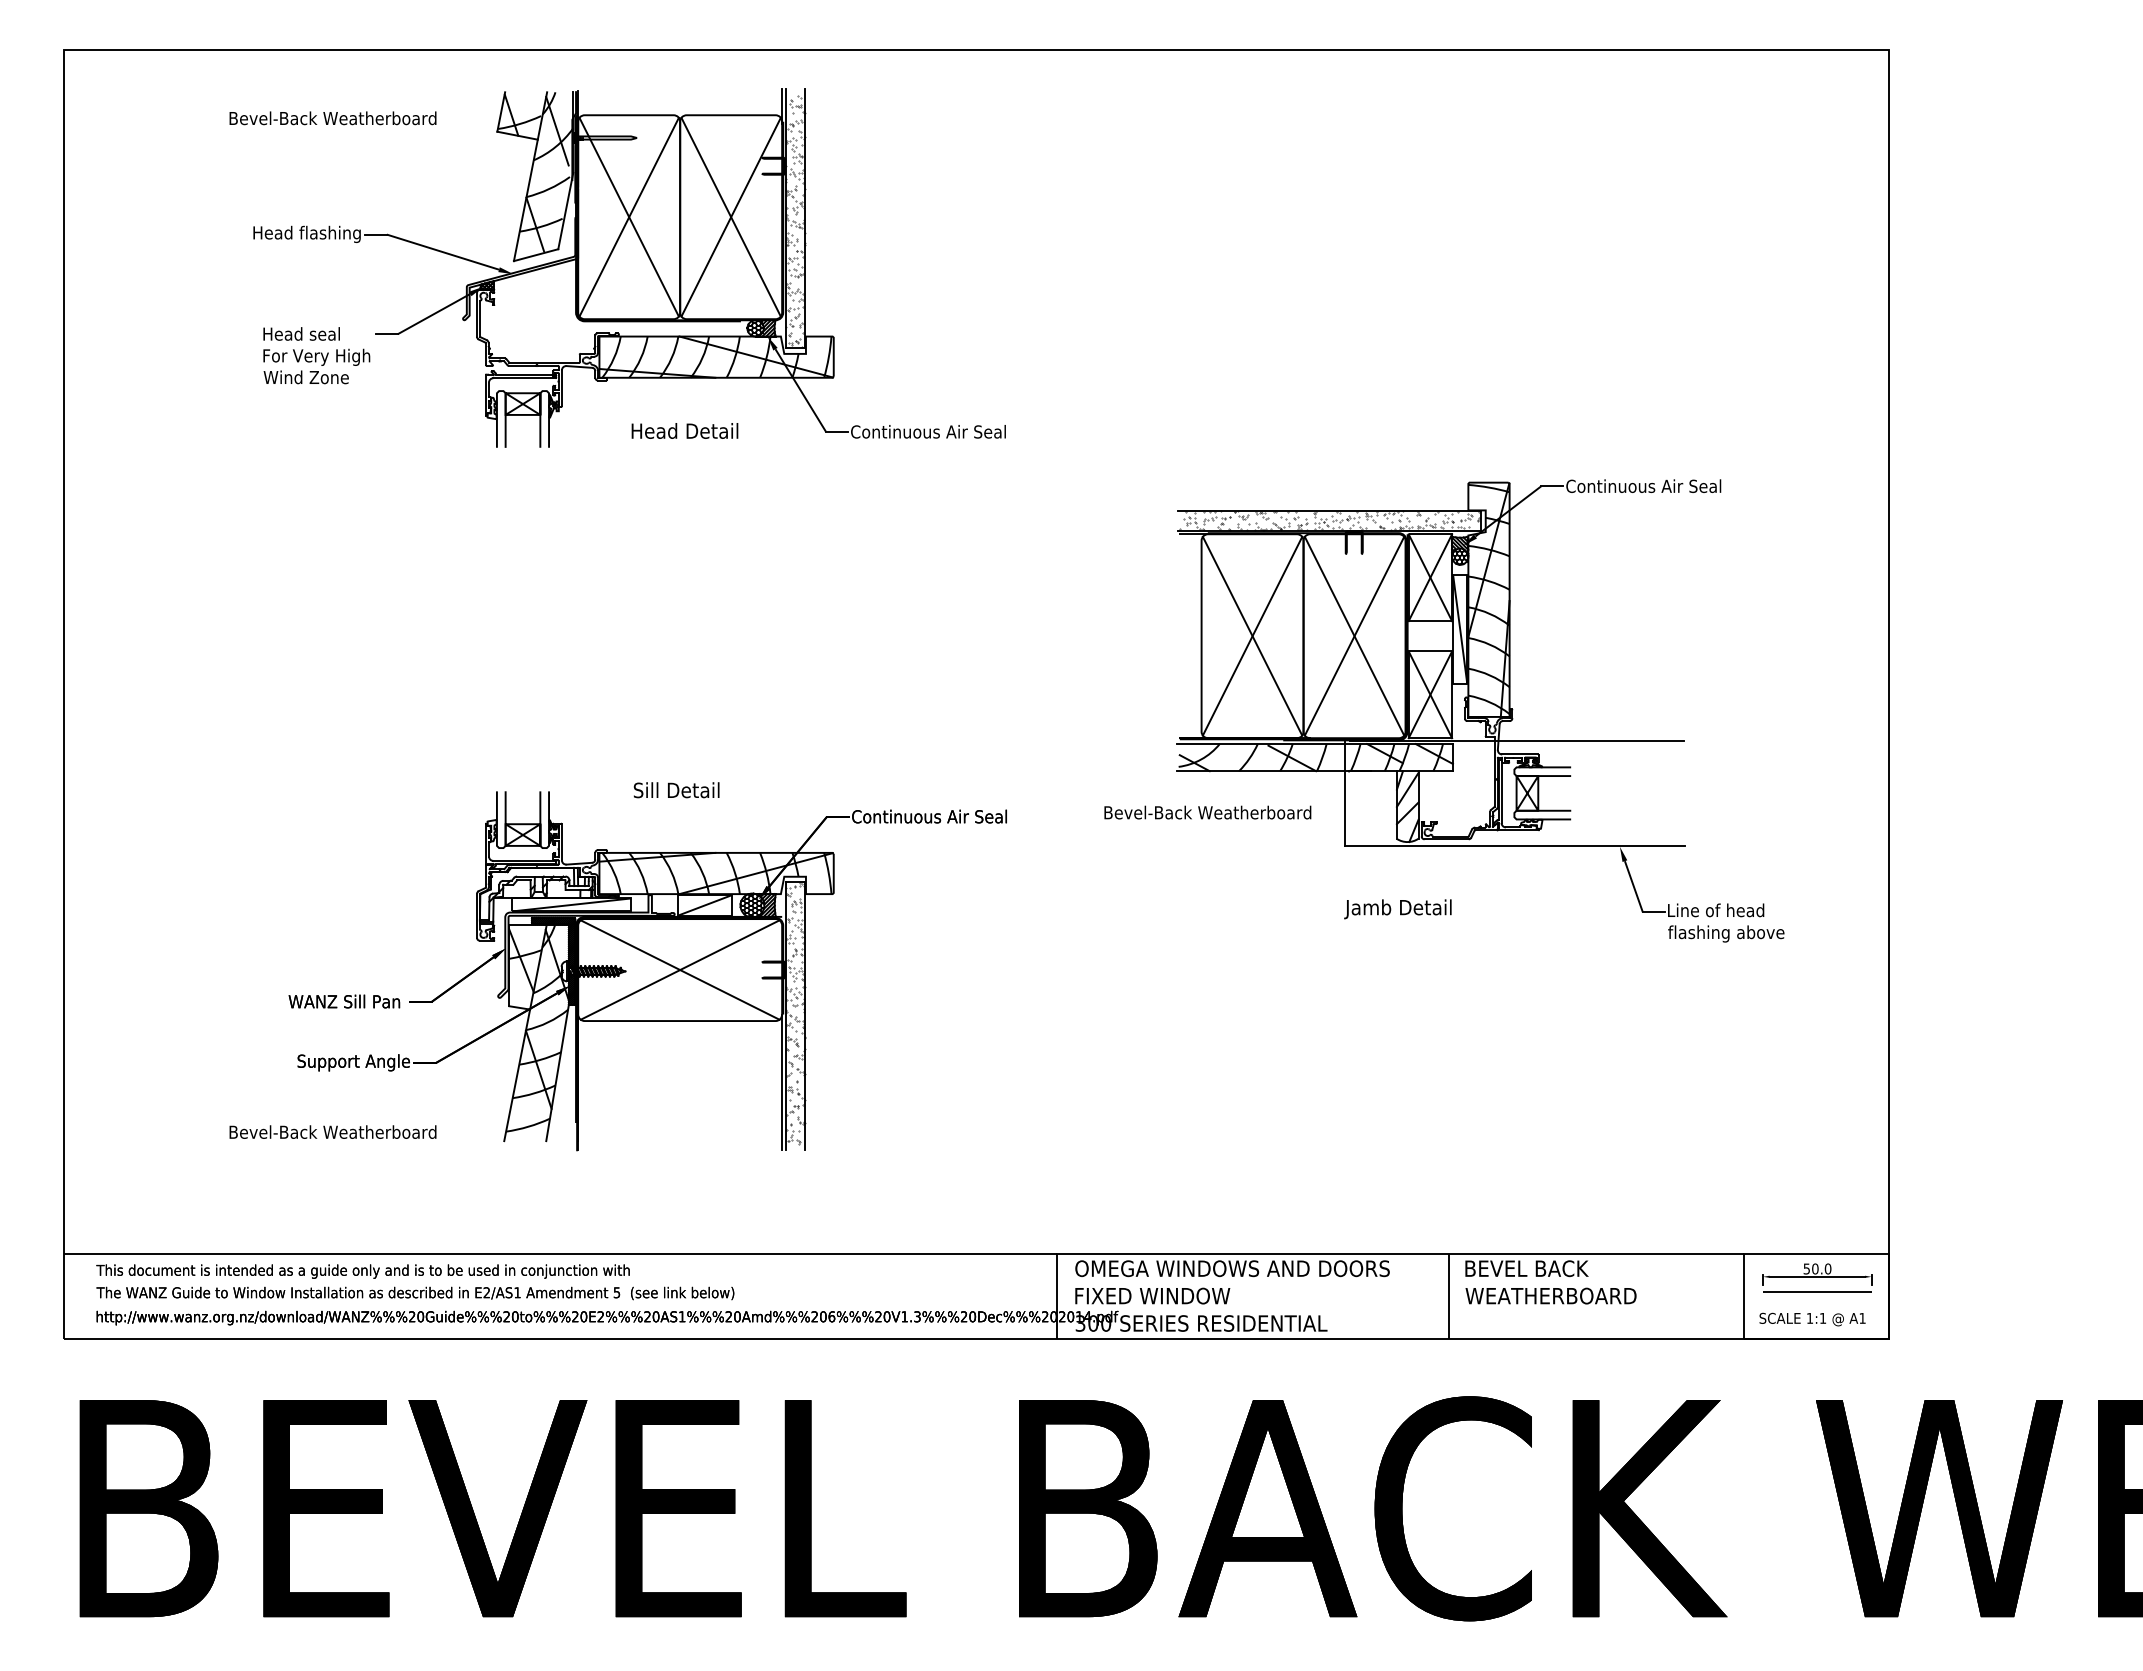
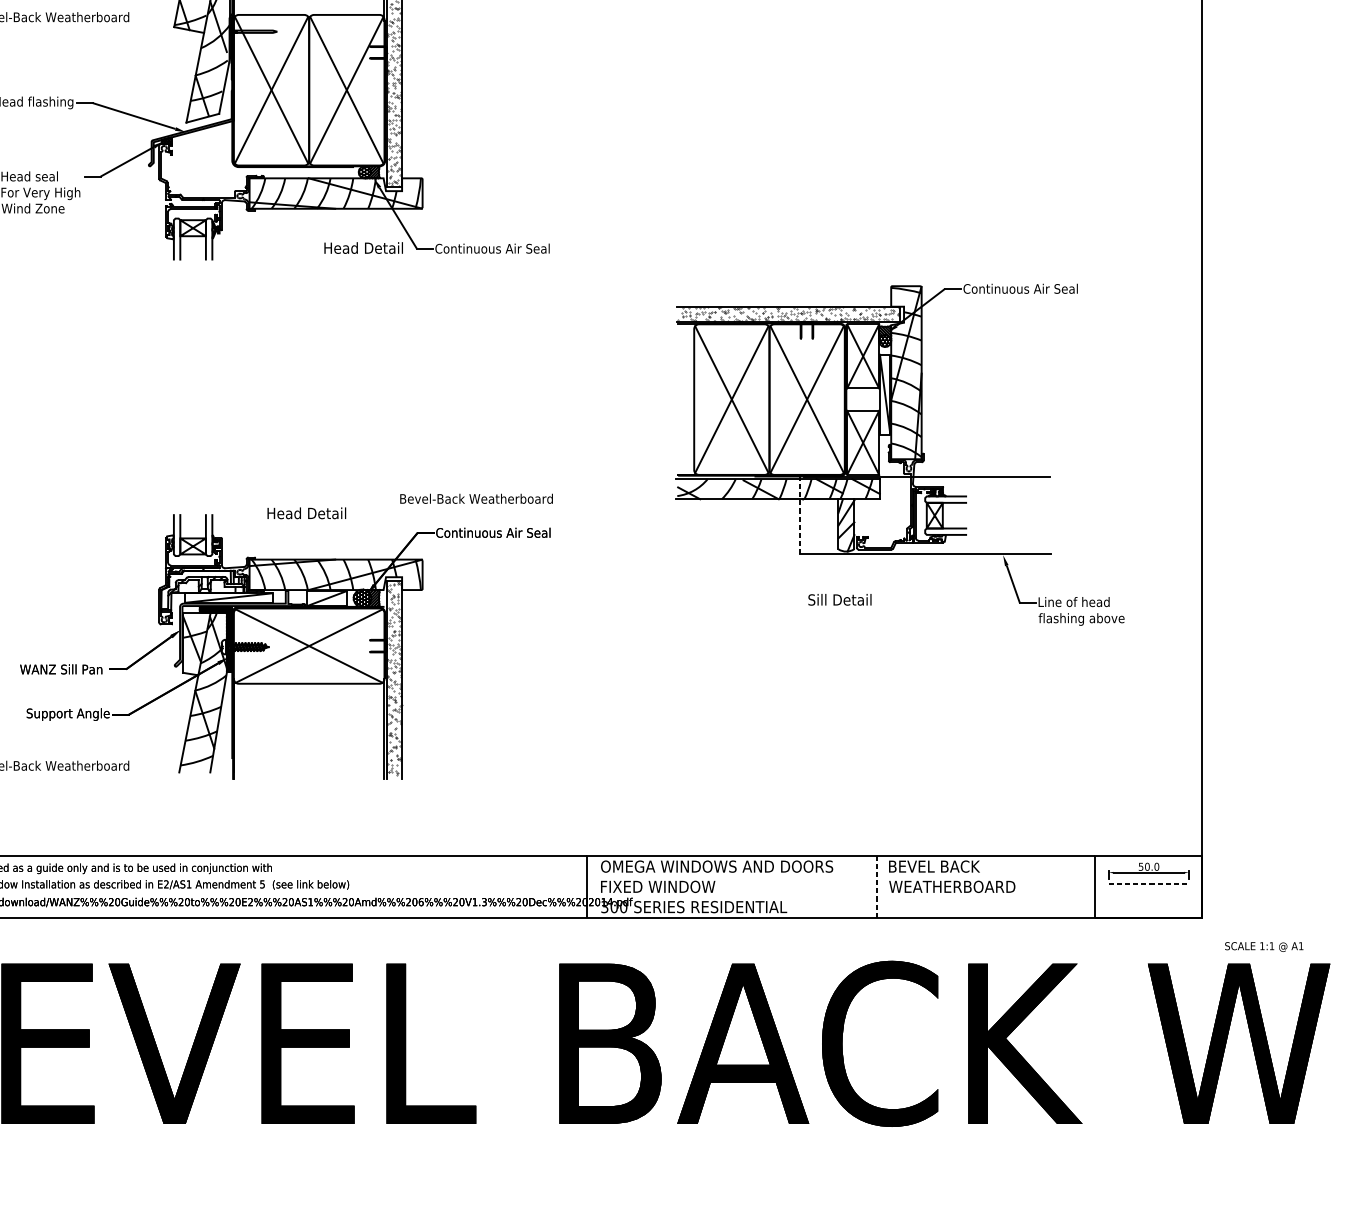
text: (684, 430) -> (363, 247), moved
text: (676, 790) -> (306, 513), Sill Detail -> Head Detail
line: (1344, 793) -> (799, 515), solid -> dashed
text: (1207, 812) -> (476, 498), moved
text: (1397, 909) -> (838, 601), Jamb Detail -> Sill Detail
line: (1817, 1291) -> (1148, 883), solid -> dashed
line: (1449, 1296) -> (877, 887), solid -> dashed
text: (1812, 1319) -> (1264, 946), moved

